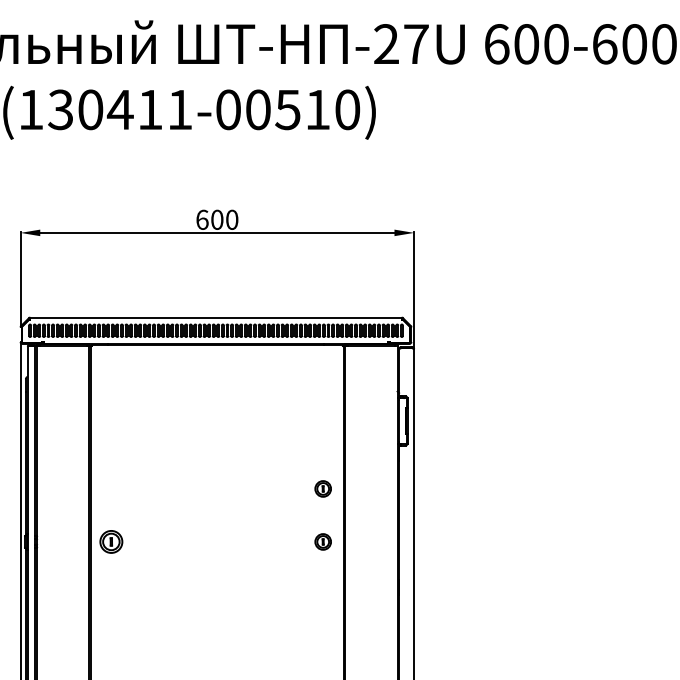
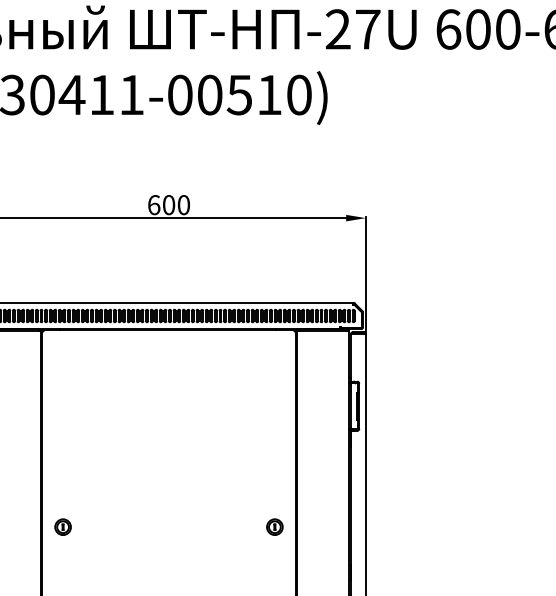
part: (322, 488) -> (274, 473), removed
part: (111, 541) -> (63, 526), size x0.71

